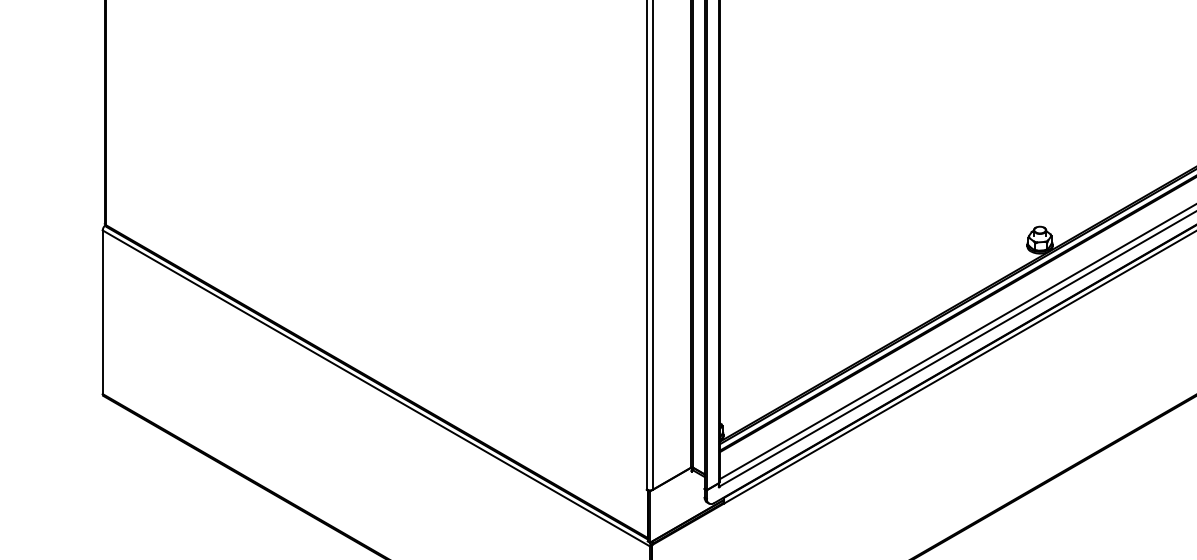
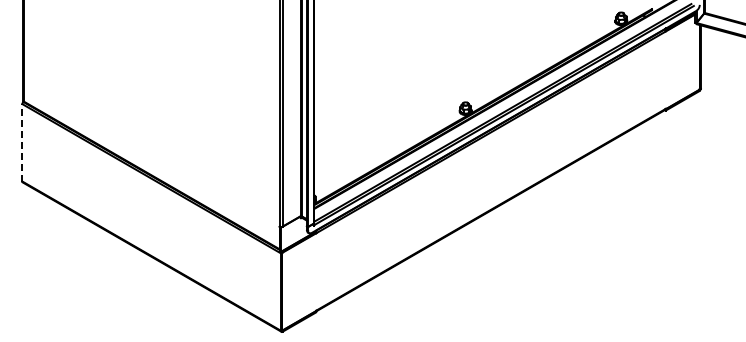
line: (102, 311) -> (22, 142), solid -> dashed

